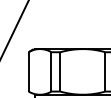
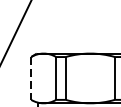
line: (28, 71) -> (31, 78), solid -> dashed

